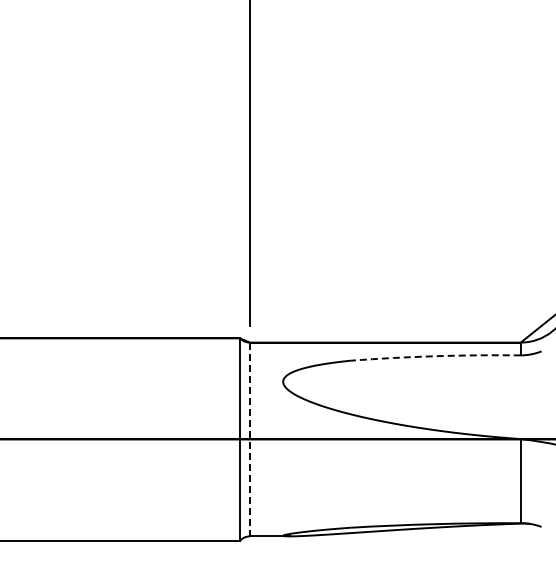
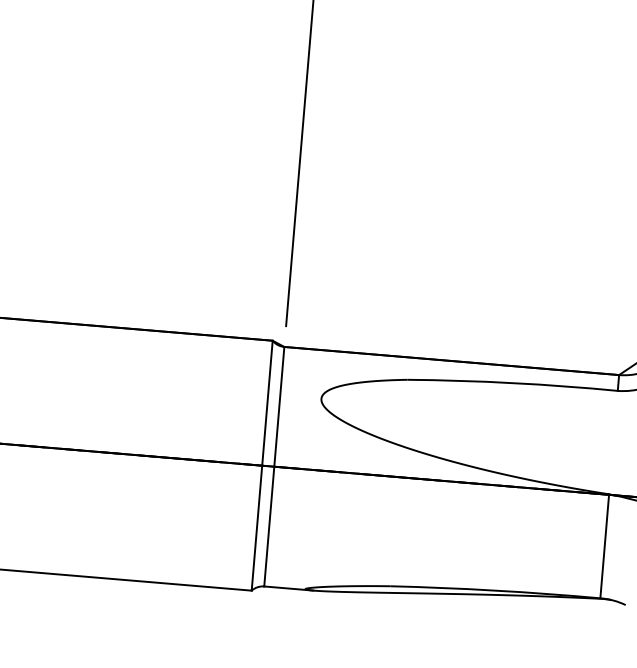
arc: (435, 356) -> (512, 383), dashed -> solid
line: (249, 439) -> (273, 466), dashed -> solid

